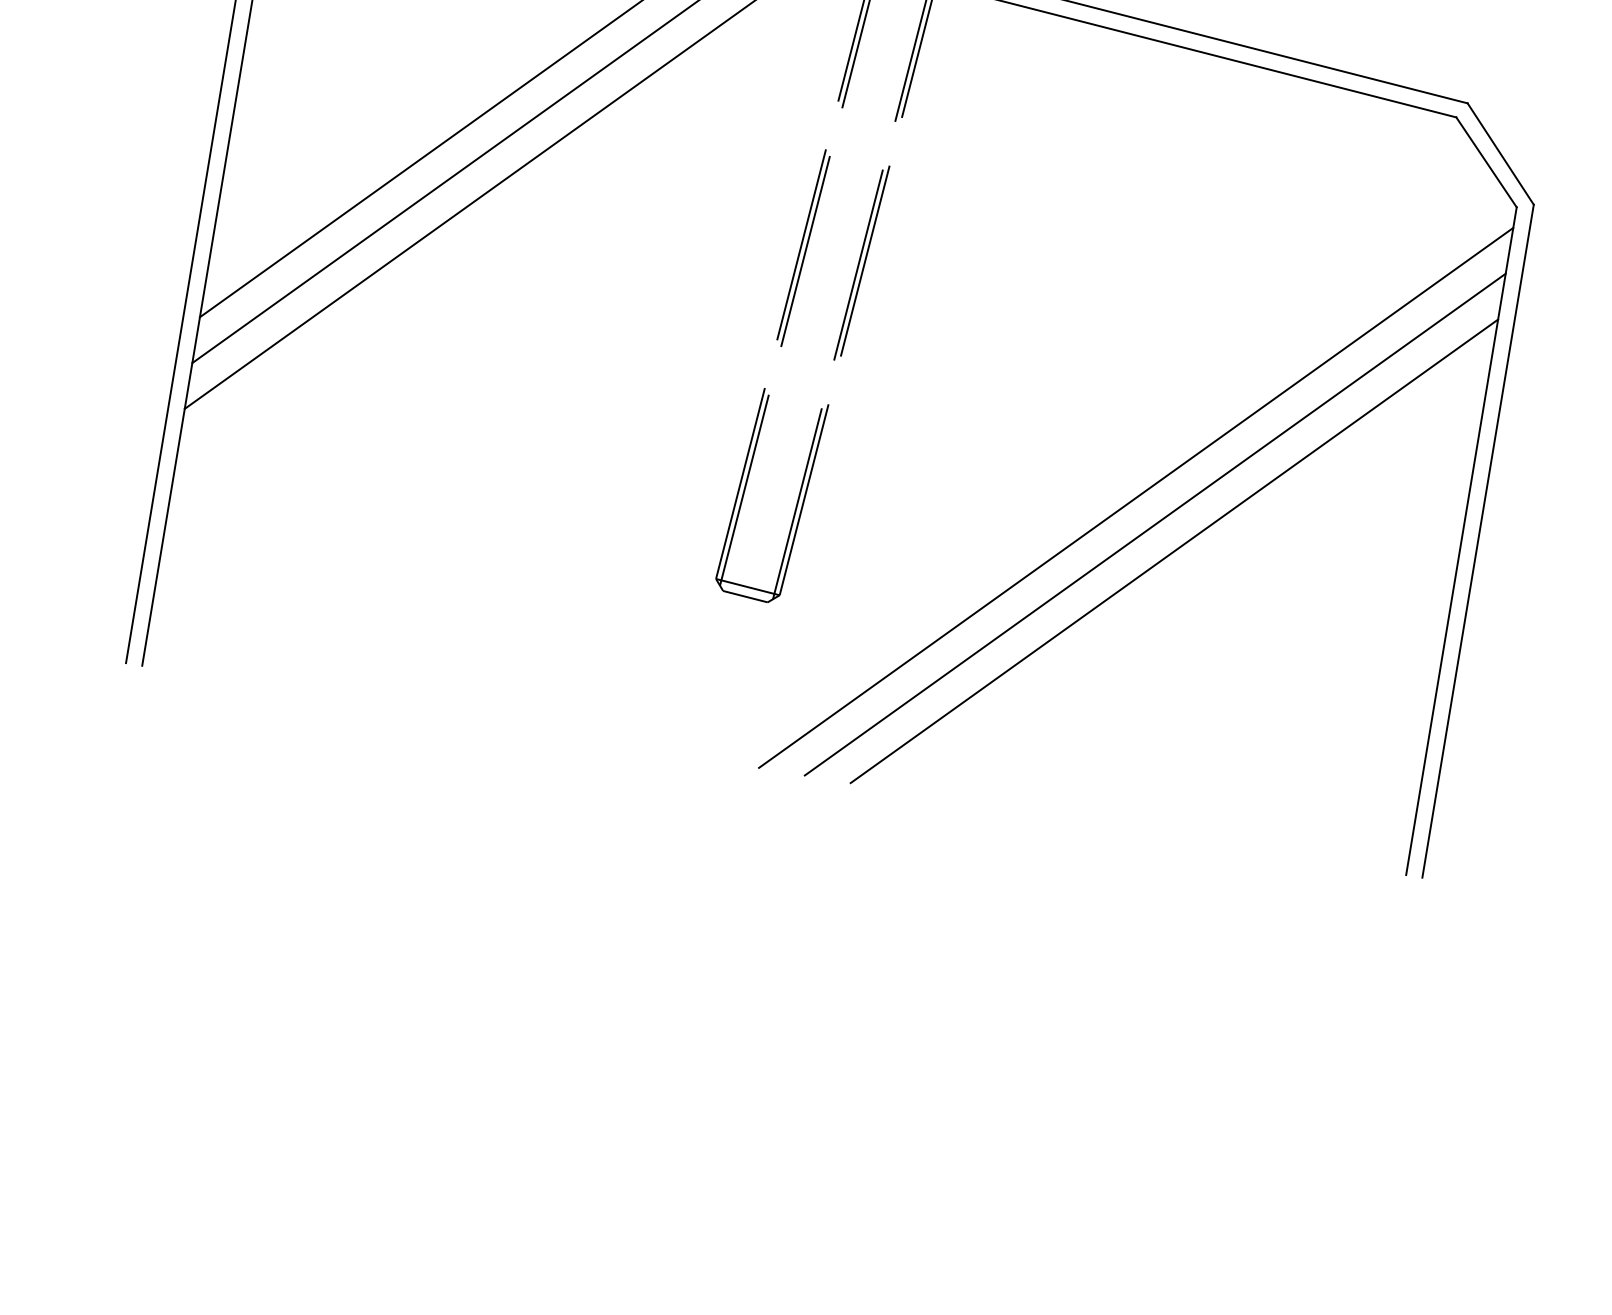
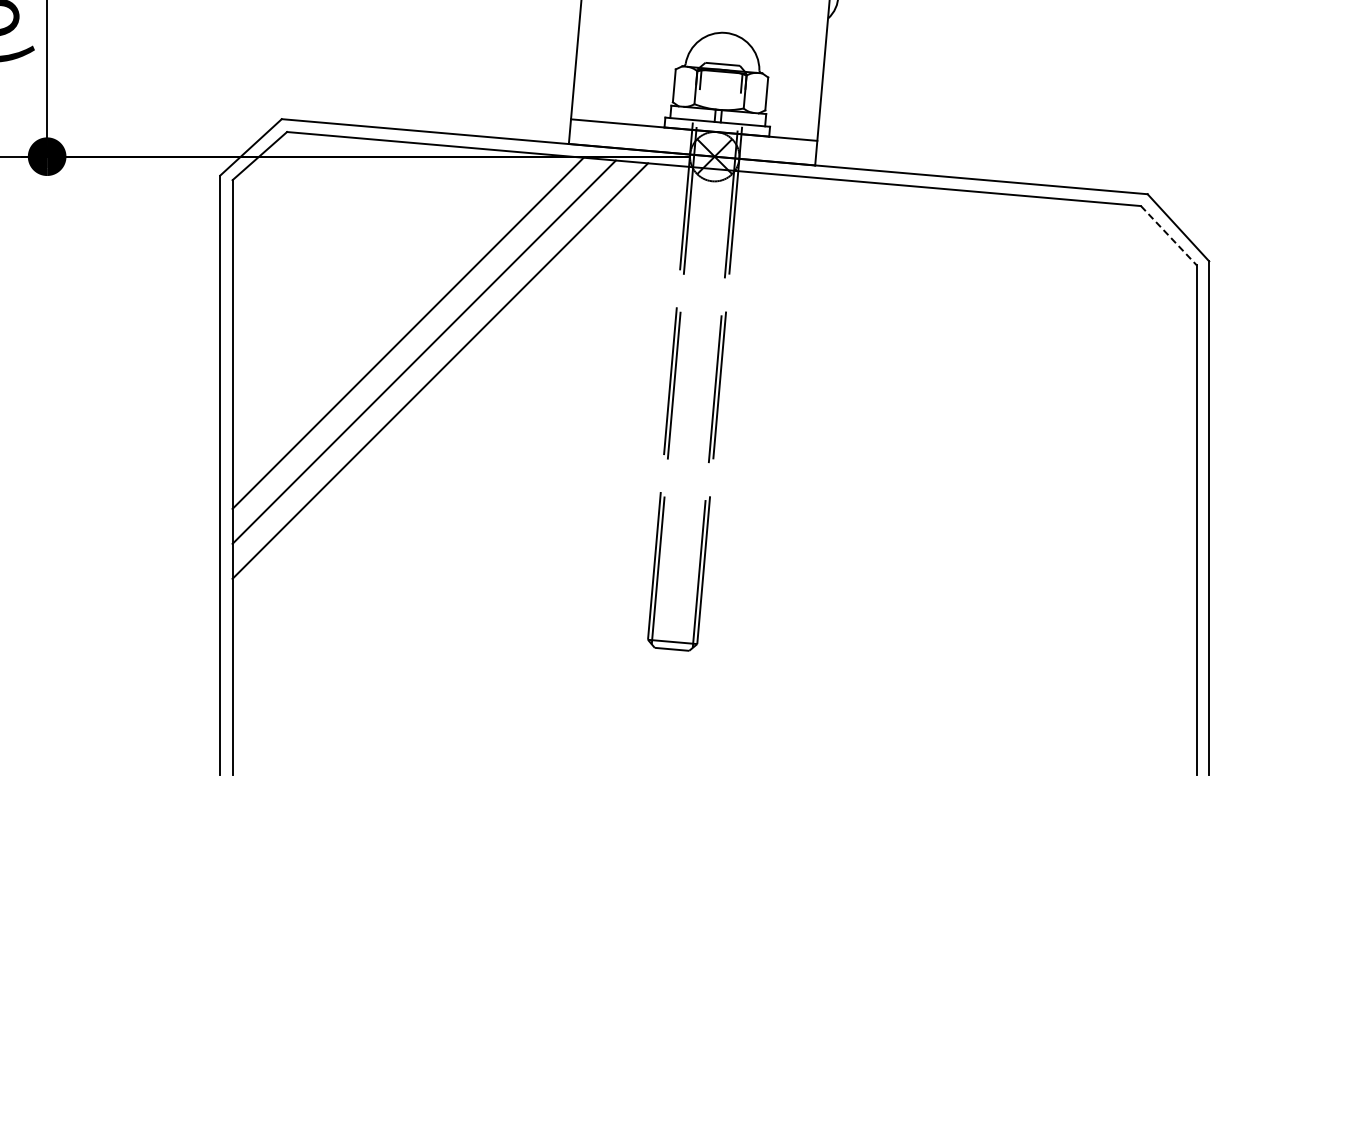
line: (1486, 161) -> (1168, 235), solid -> dashed
line: (1135, 497) -> (949, 527), removed
line: (1155, 524) -> (967, 545), removed
line: (1173, 550) -> (984, 562), removed

